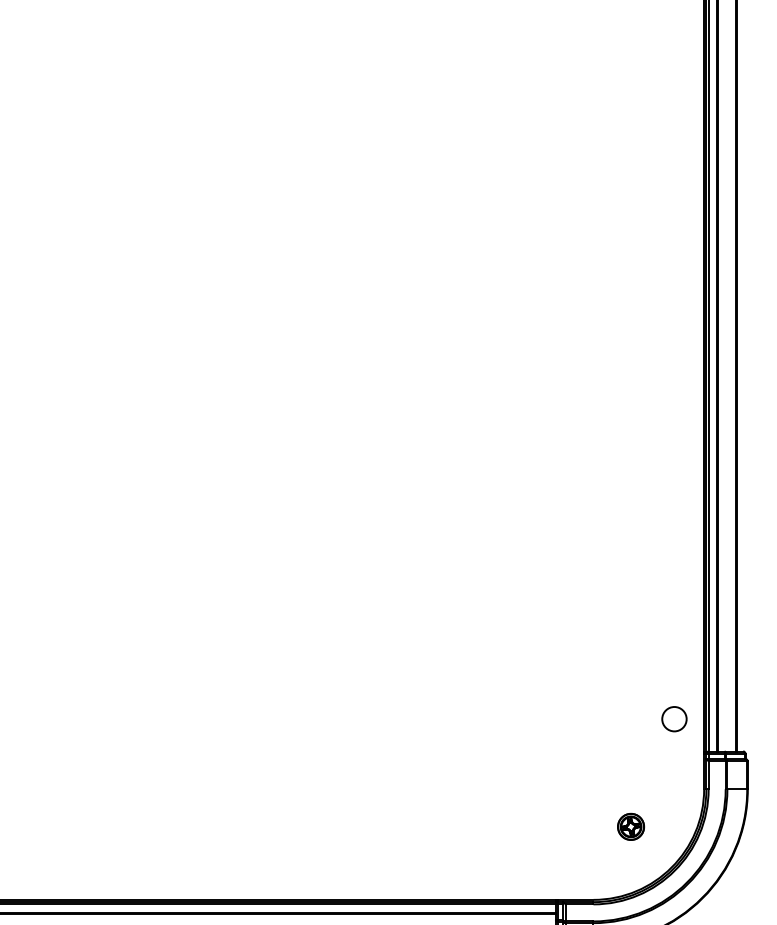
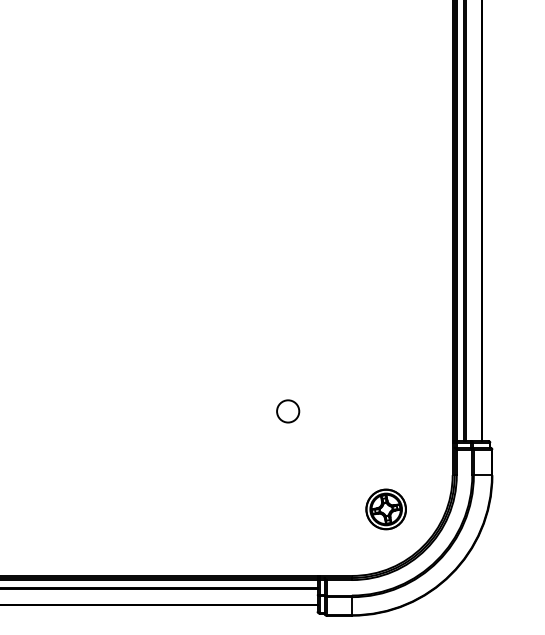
circle: (674, 719) -> (288, 411), moved
part: (630, 826) -> (385, 509), size x1.67

